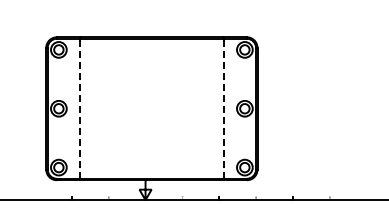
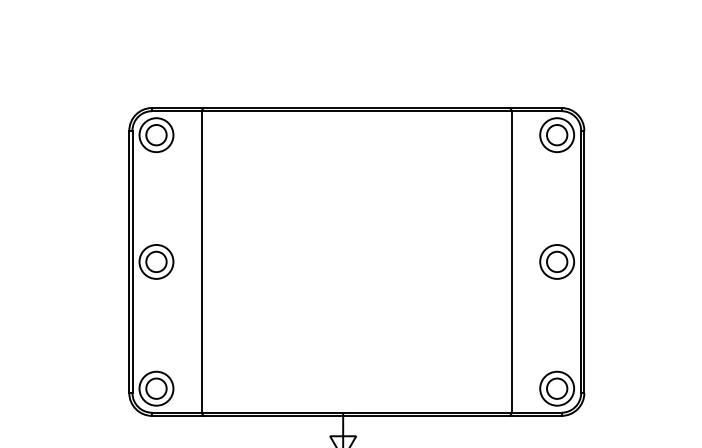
line: (79, 108) -> (200, 261), dashed -> solid
line: (223, 108) -> (511, 261), dashed -> solid

